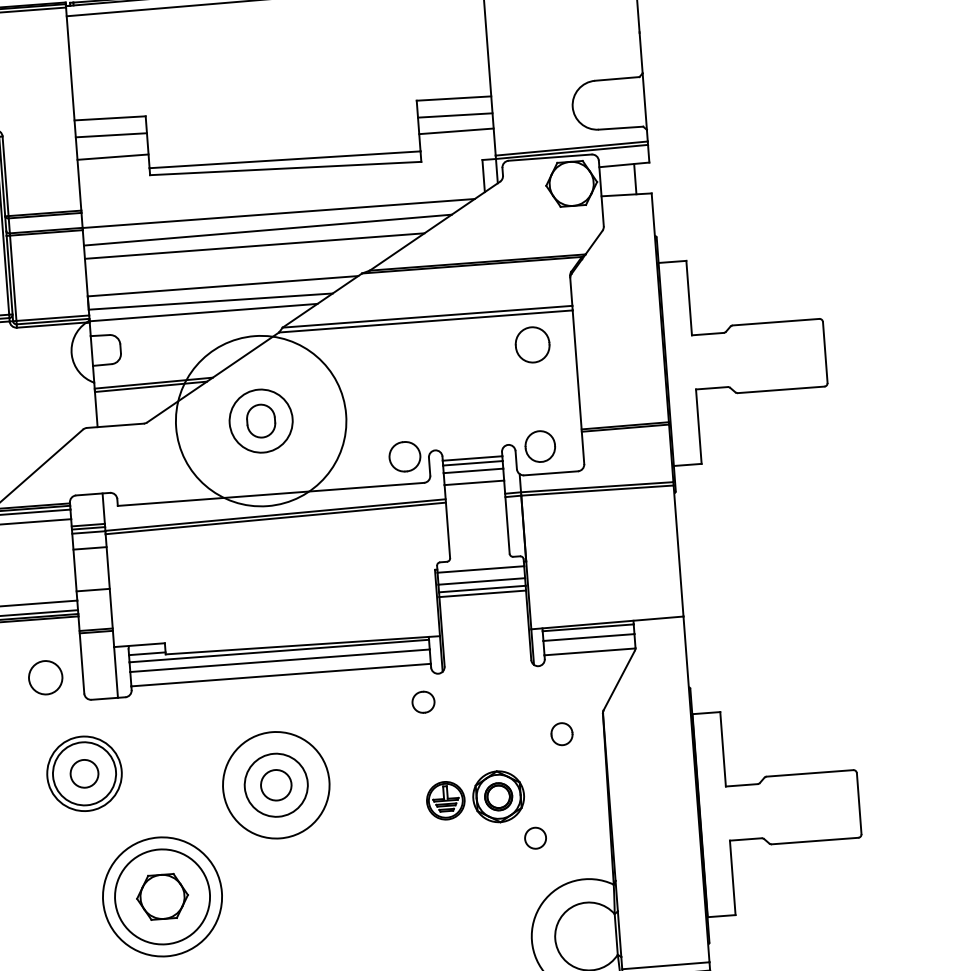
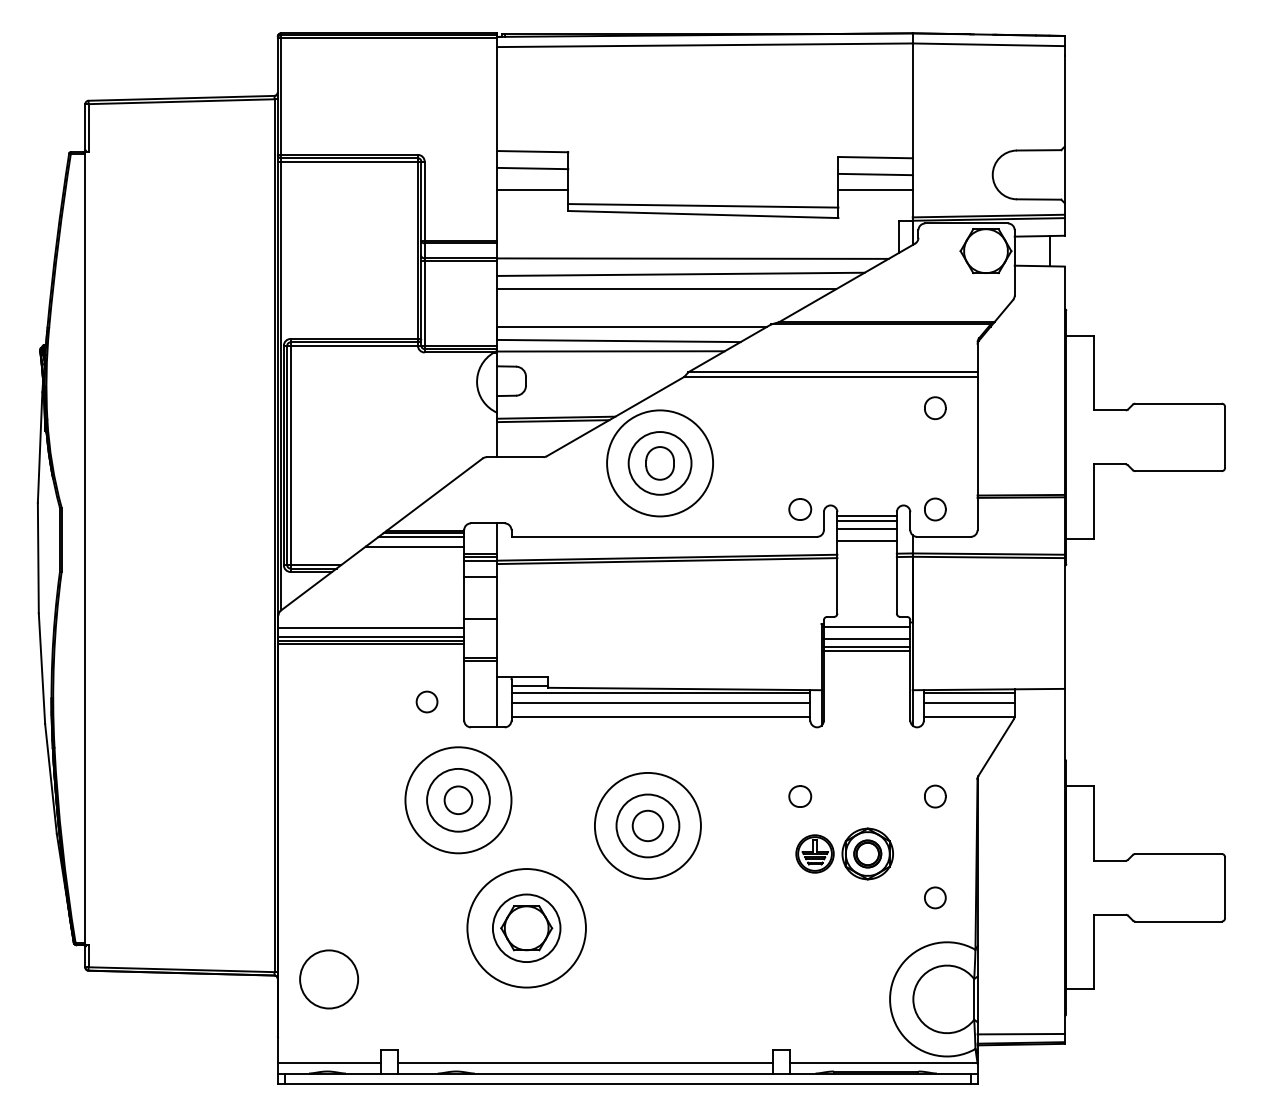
part: (532, 345) -> (935, 408), size x0.62
circle: (261, 421) -> (660, 463), size x0.62
part: (540, 446) -> (935, 509), size x0.71
part: (405, 456) -> (800, 509), size x0.71
circle: (45, 677) -> (426, 701), size x0.62
part: (423, 702) -> (800, 796), moved
circle: (84, 774) -> (458, 800), size x1.43
circle: (535, 837) -> (935, 897), moved
circle: (162, 897) -> (526, 928), size x0.71

